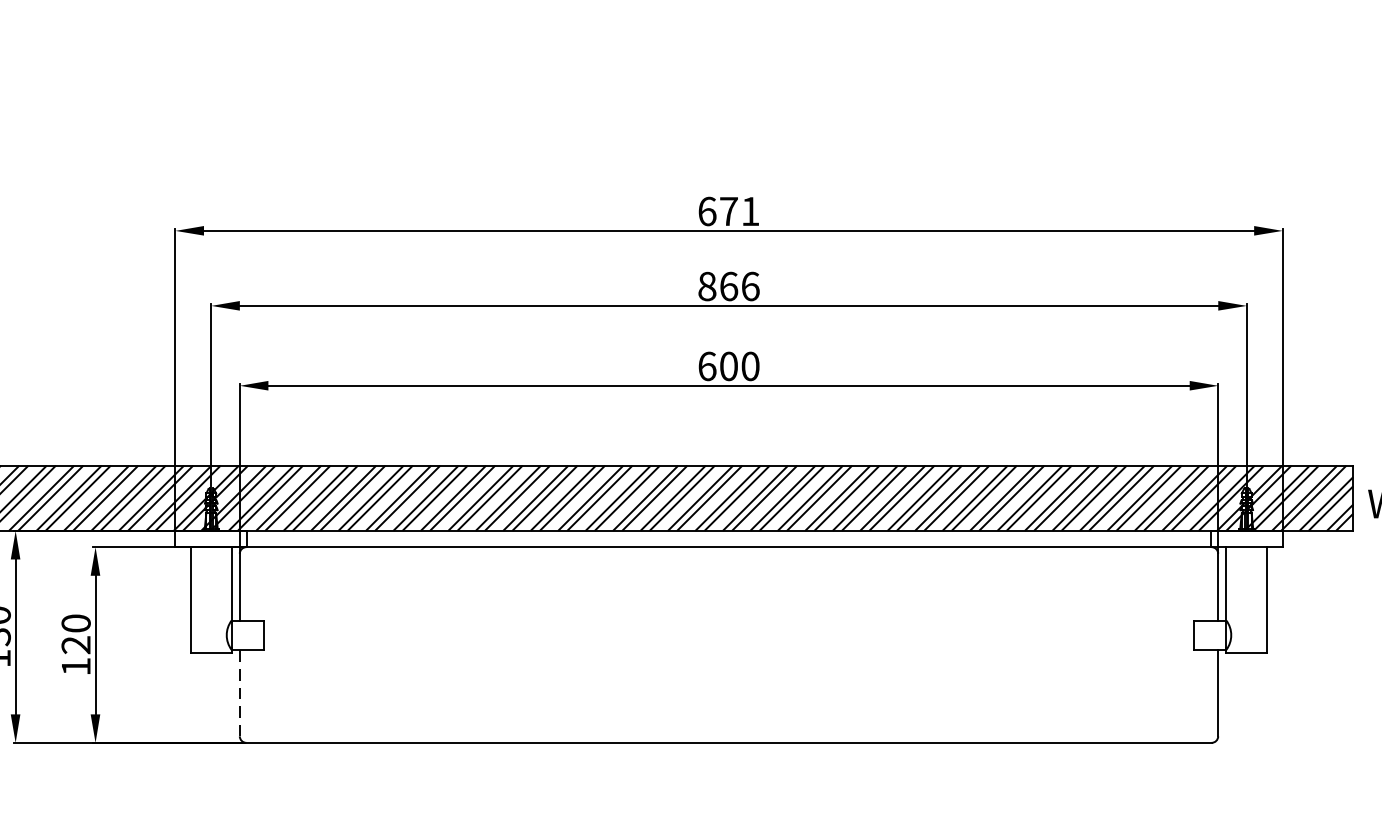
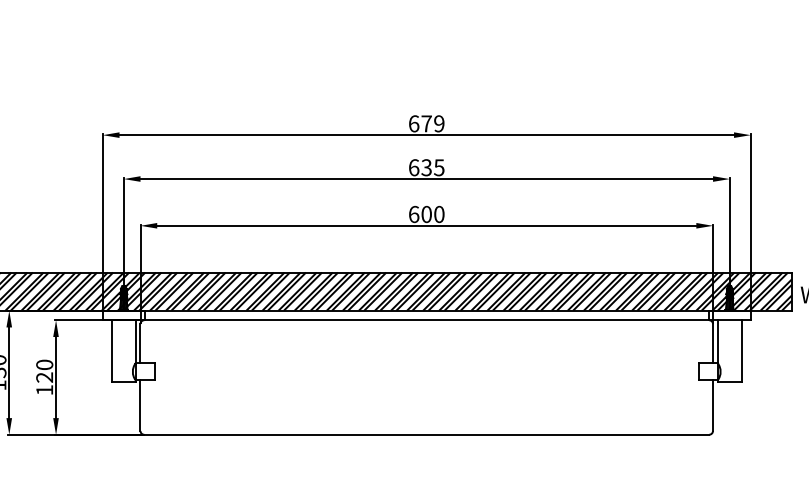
text: (750, 210) -> (439, 123), 671 -> 679
text: (728, 286) -> (426, 167), 866 -> 635
line: (239, 694) -> (140, 406), dashed -> solid

